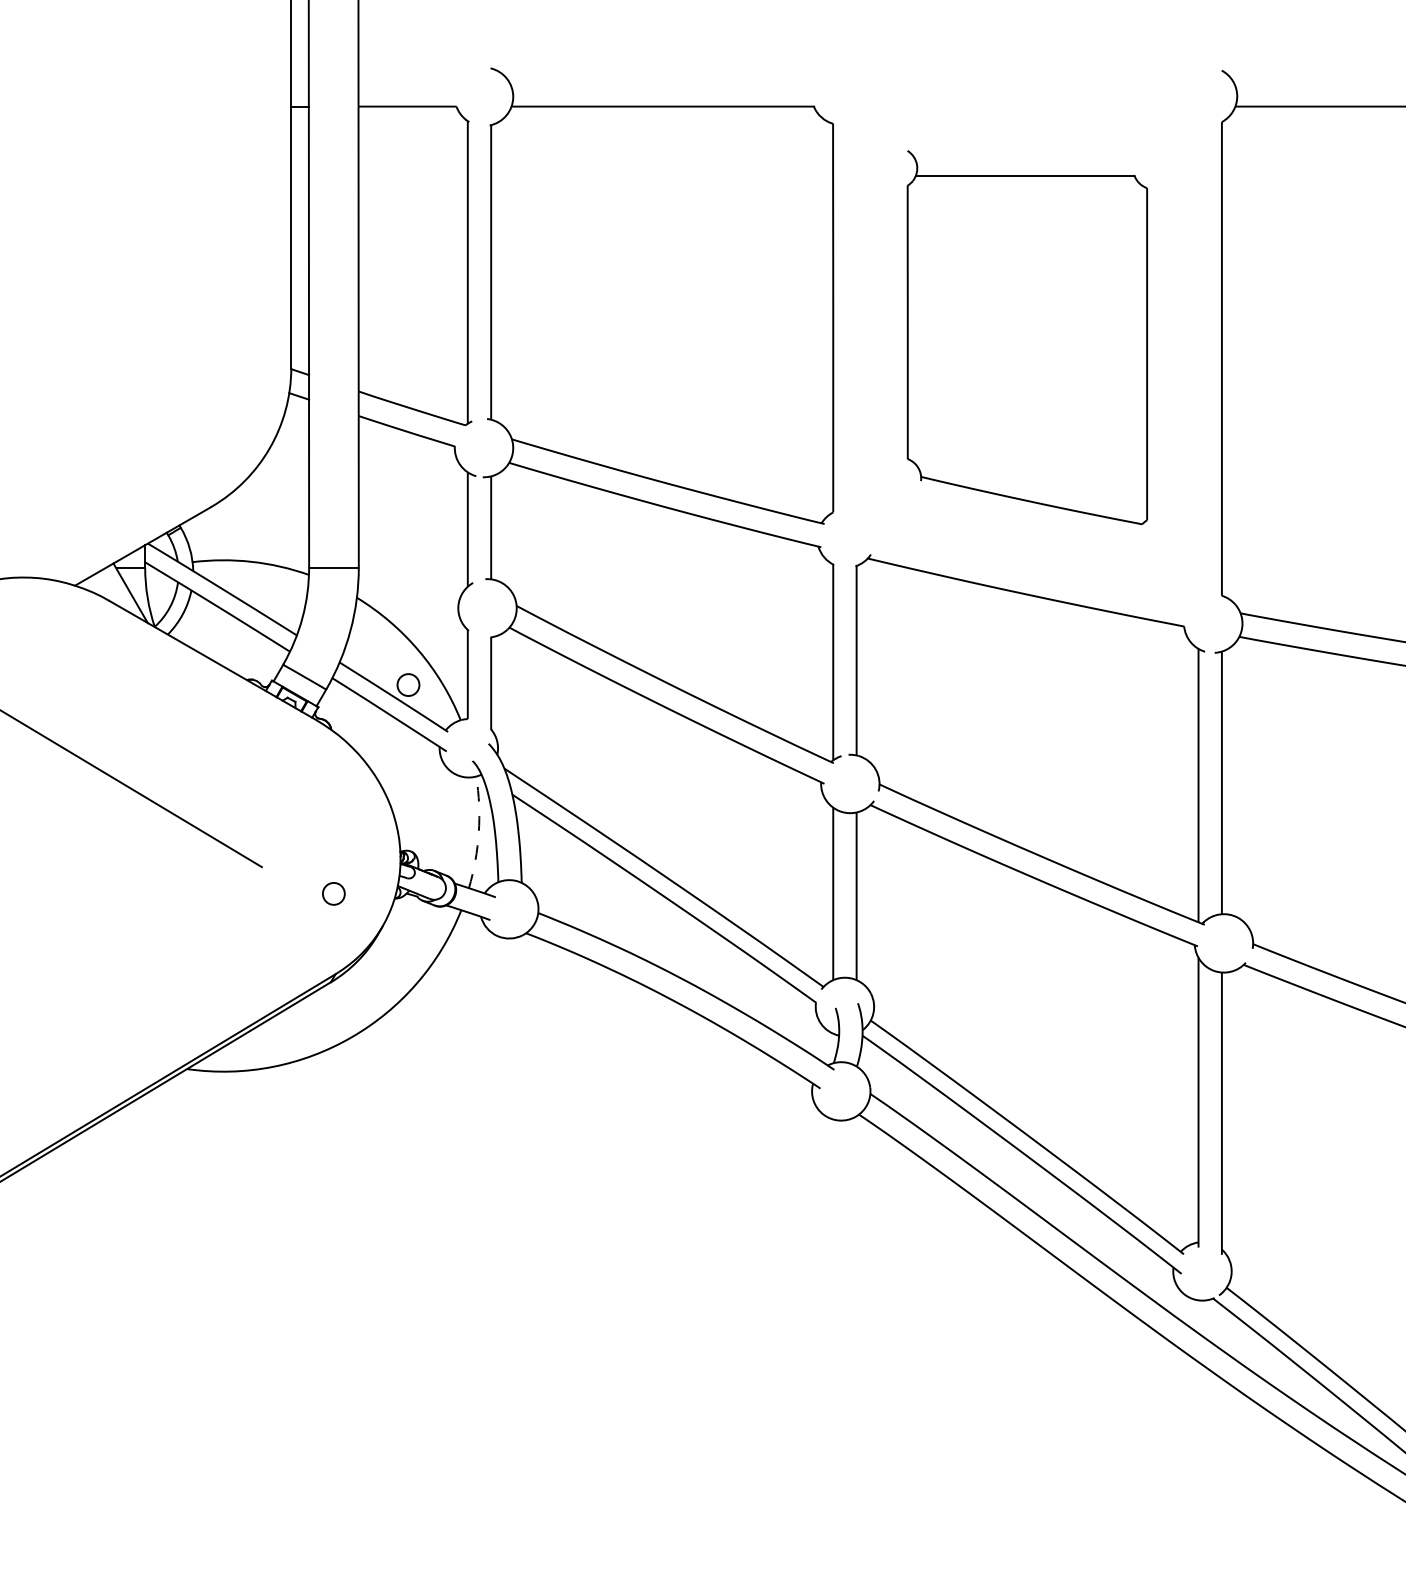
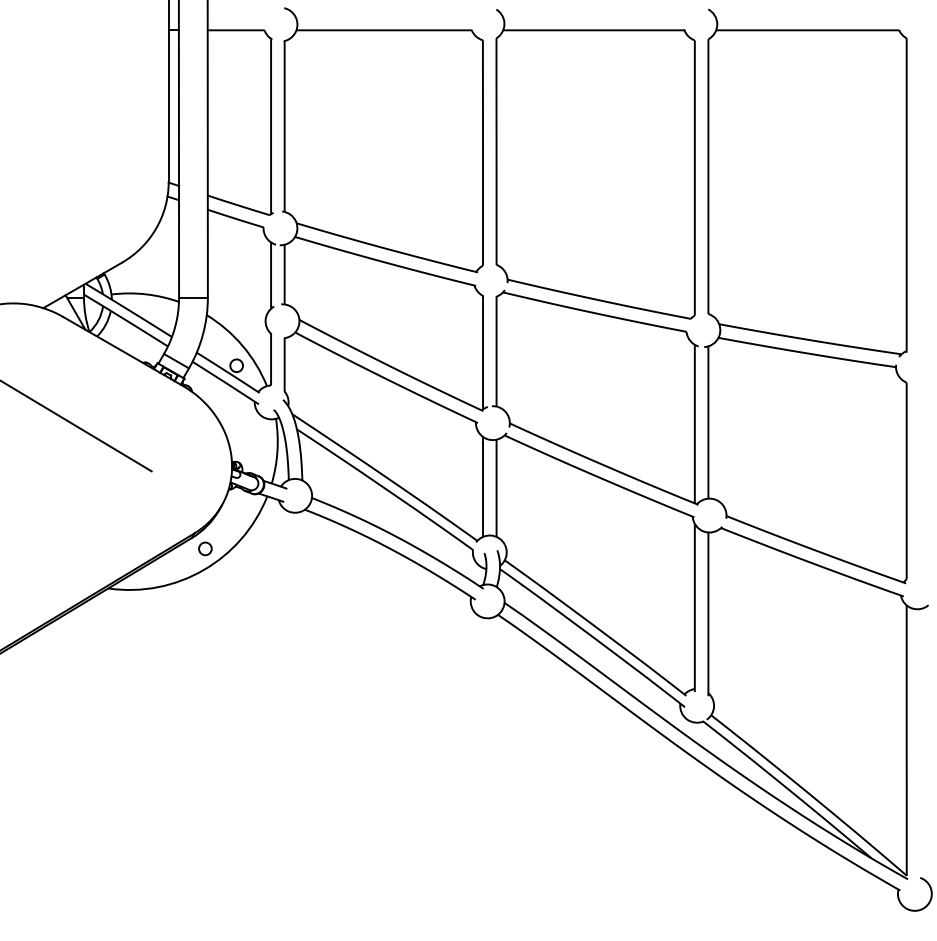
part: (1027, 337) -> (595, 164), size x1.43
arc: (478, 832) -> (277, 451), dashed -> solid
circle: (334, 893) -> (205, 548), moved

